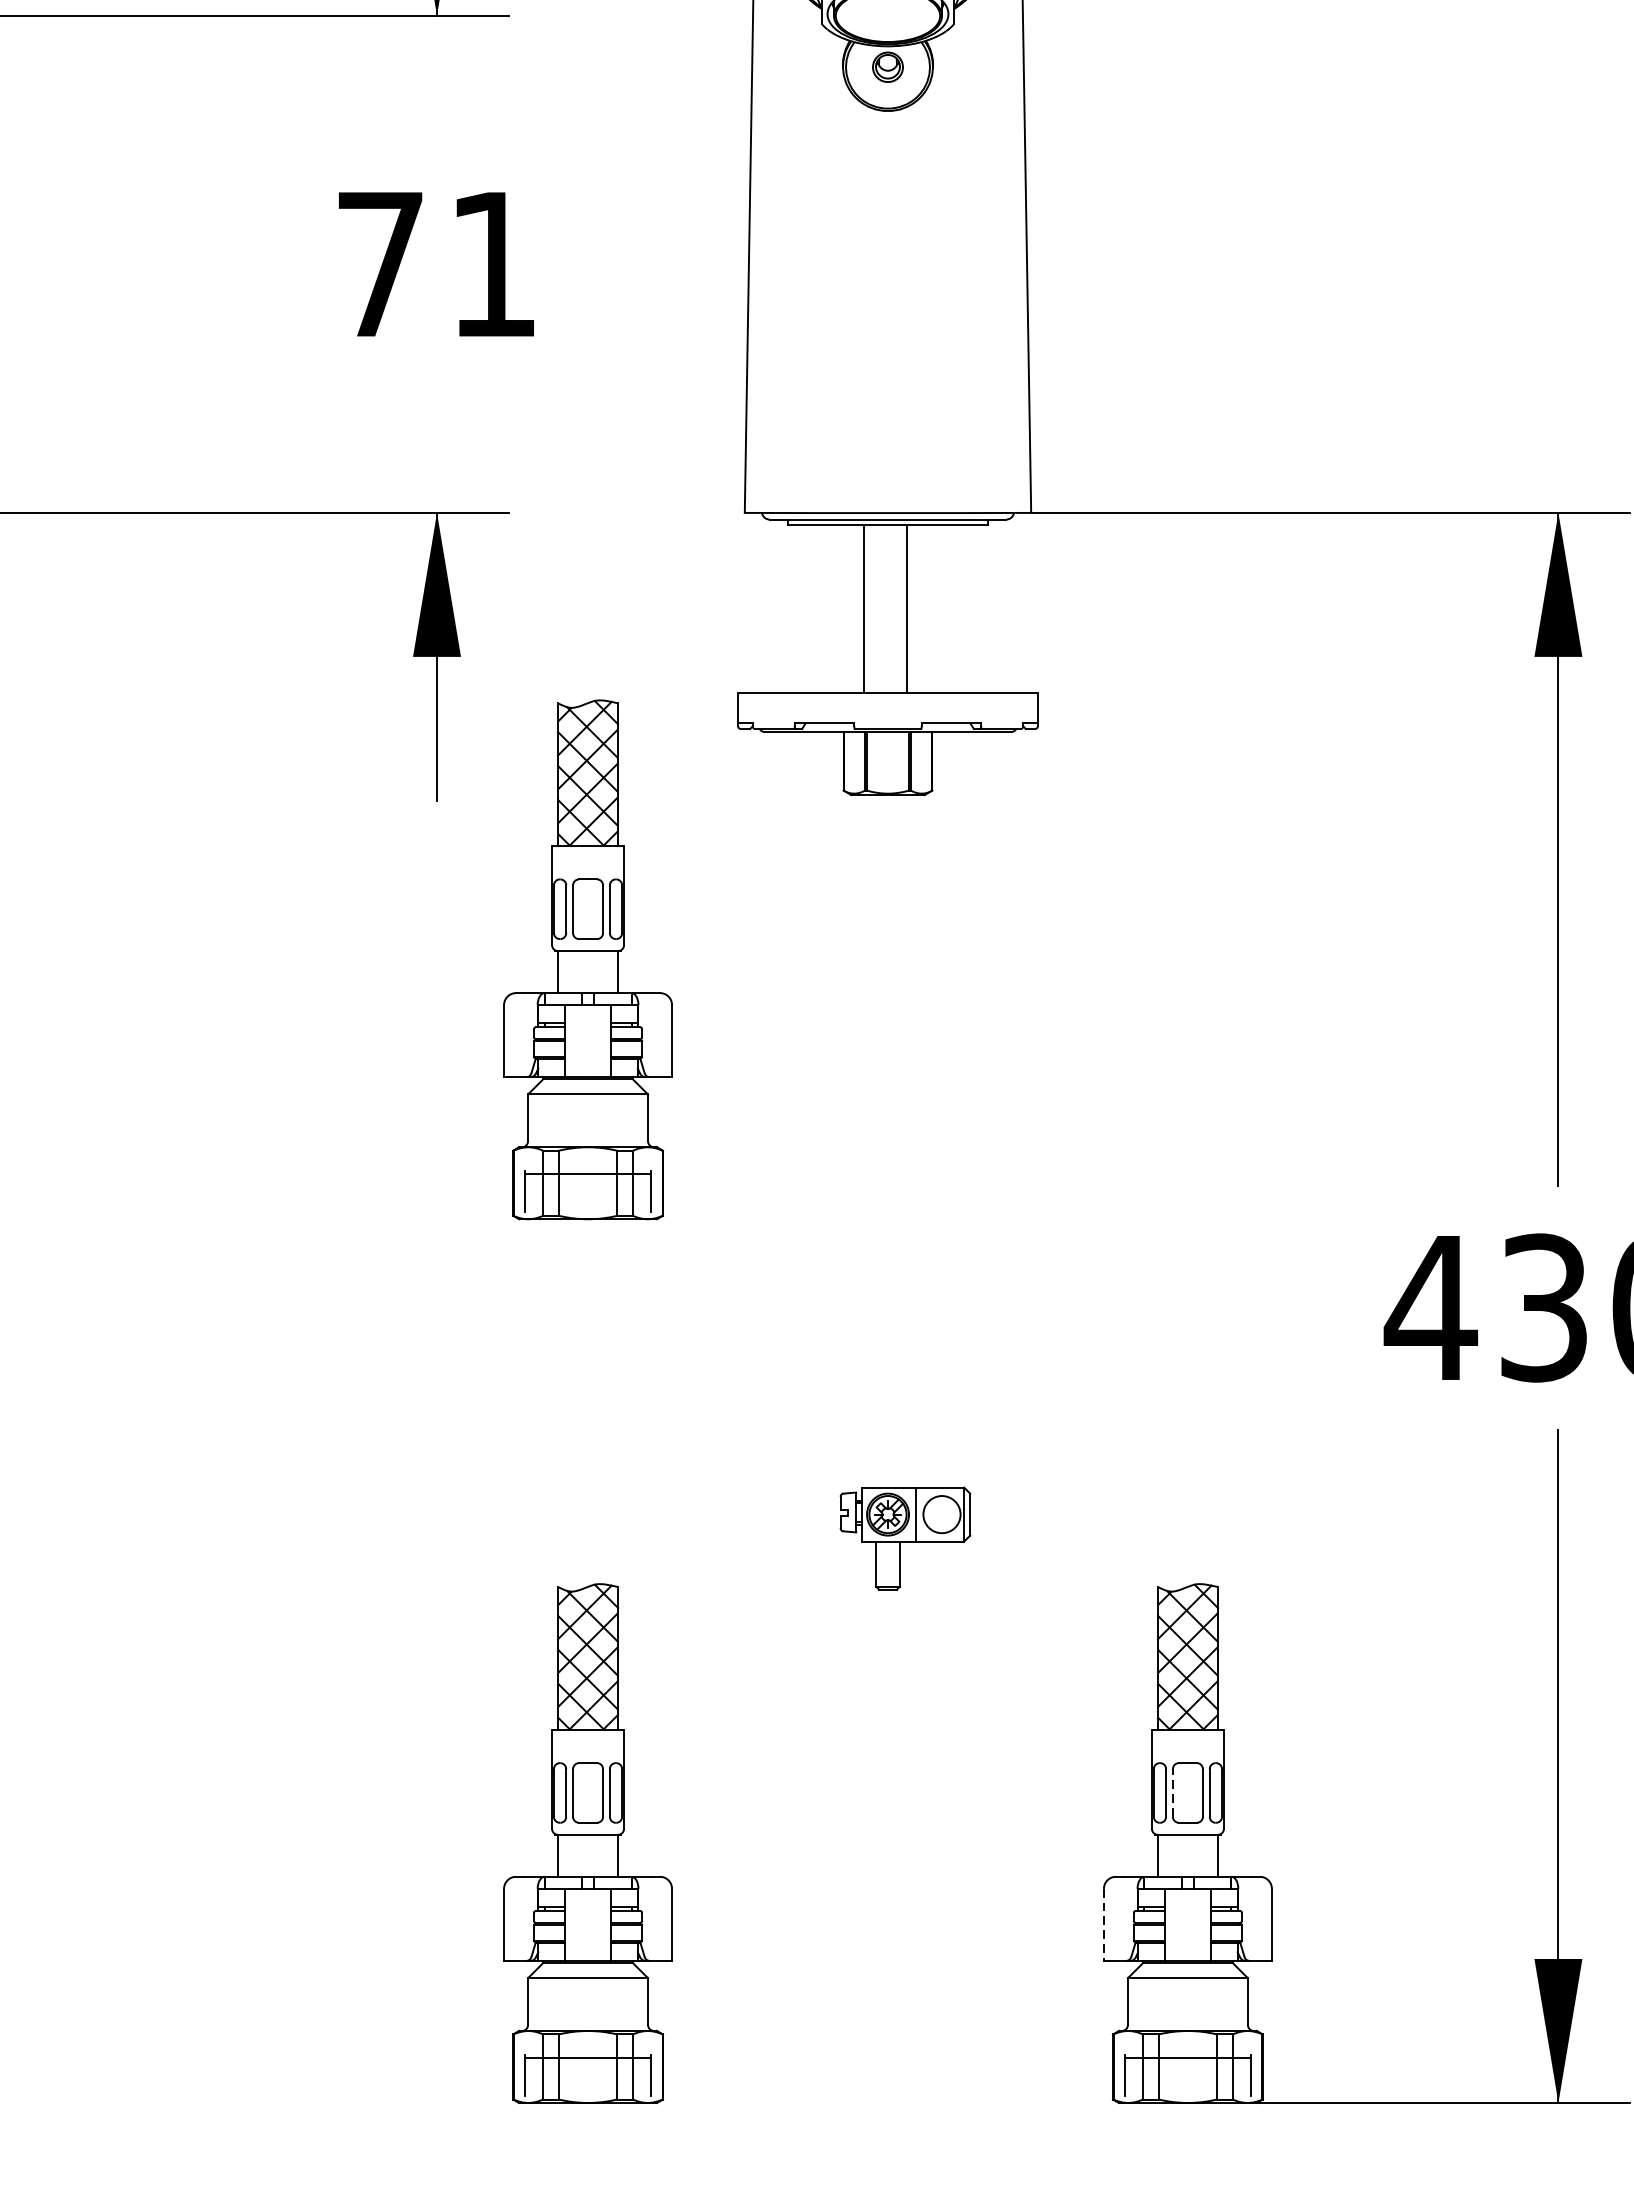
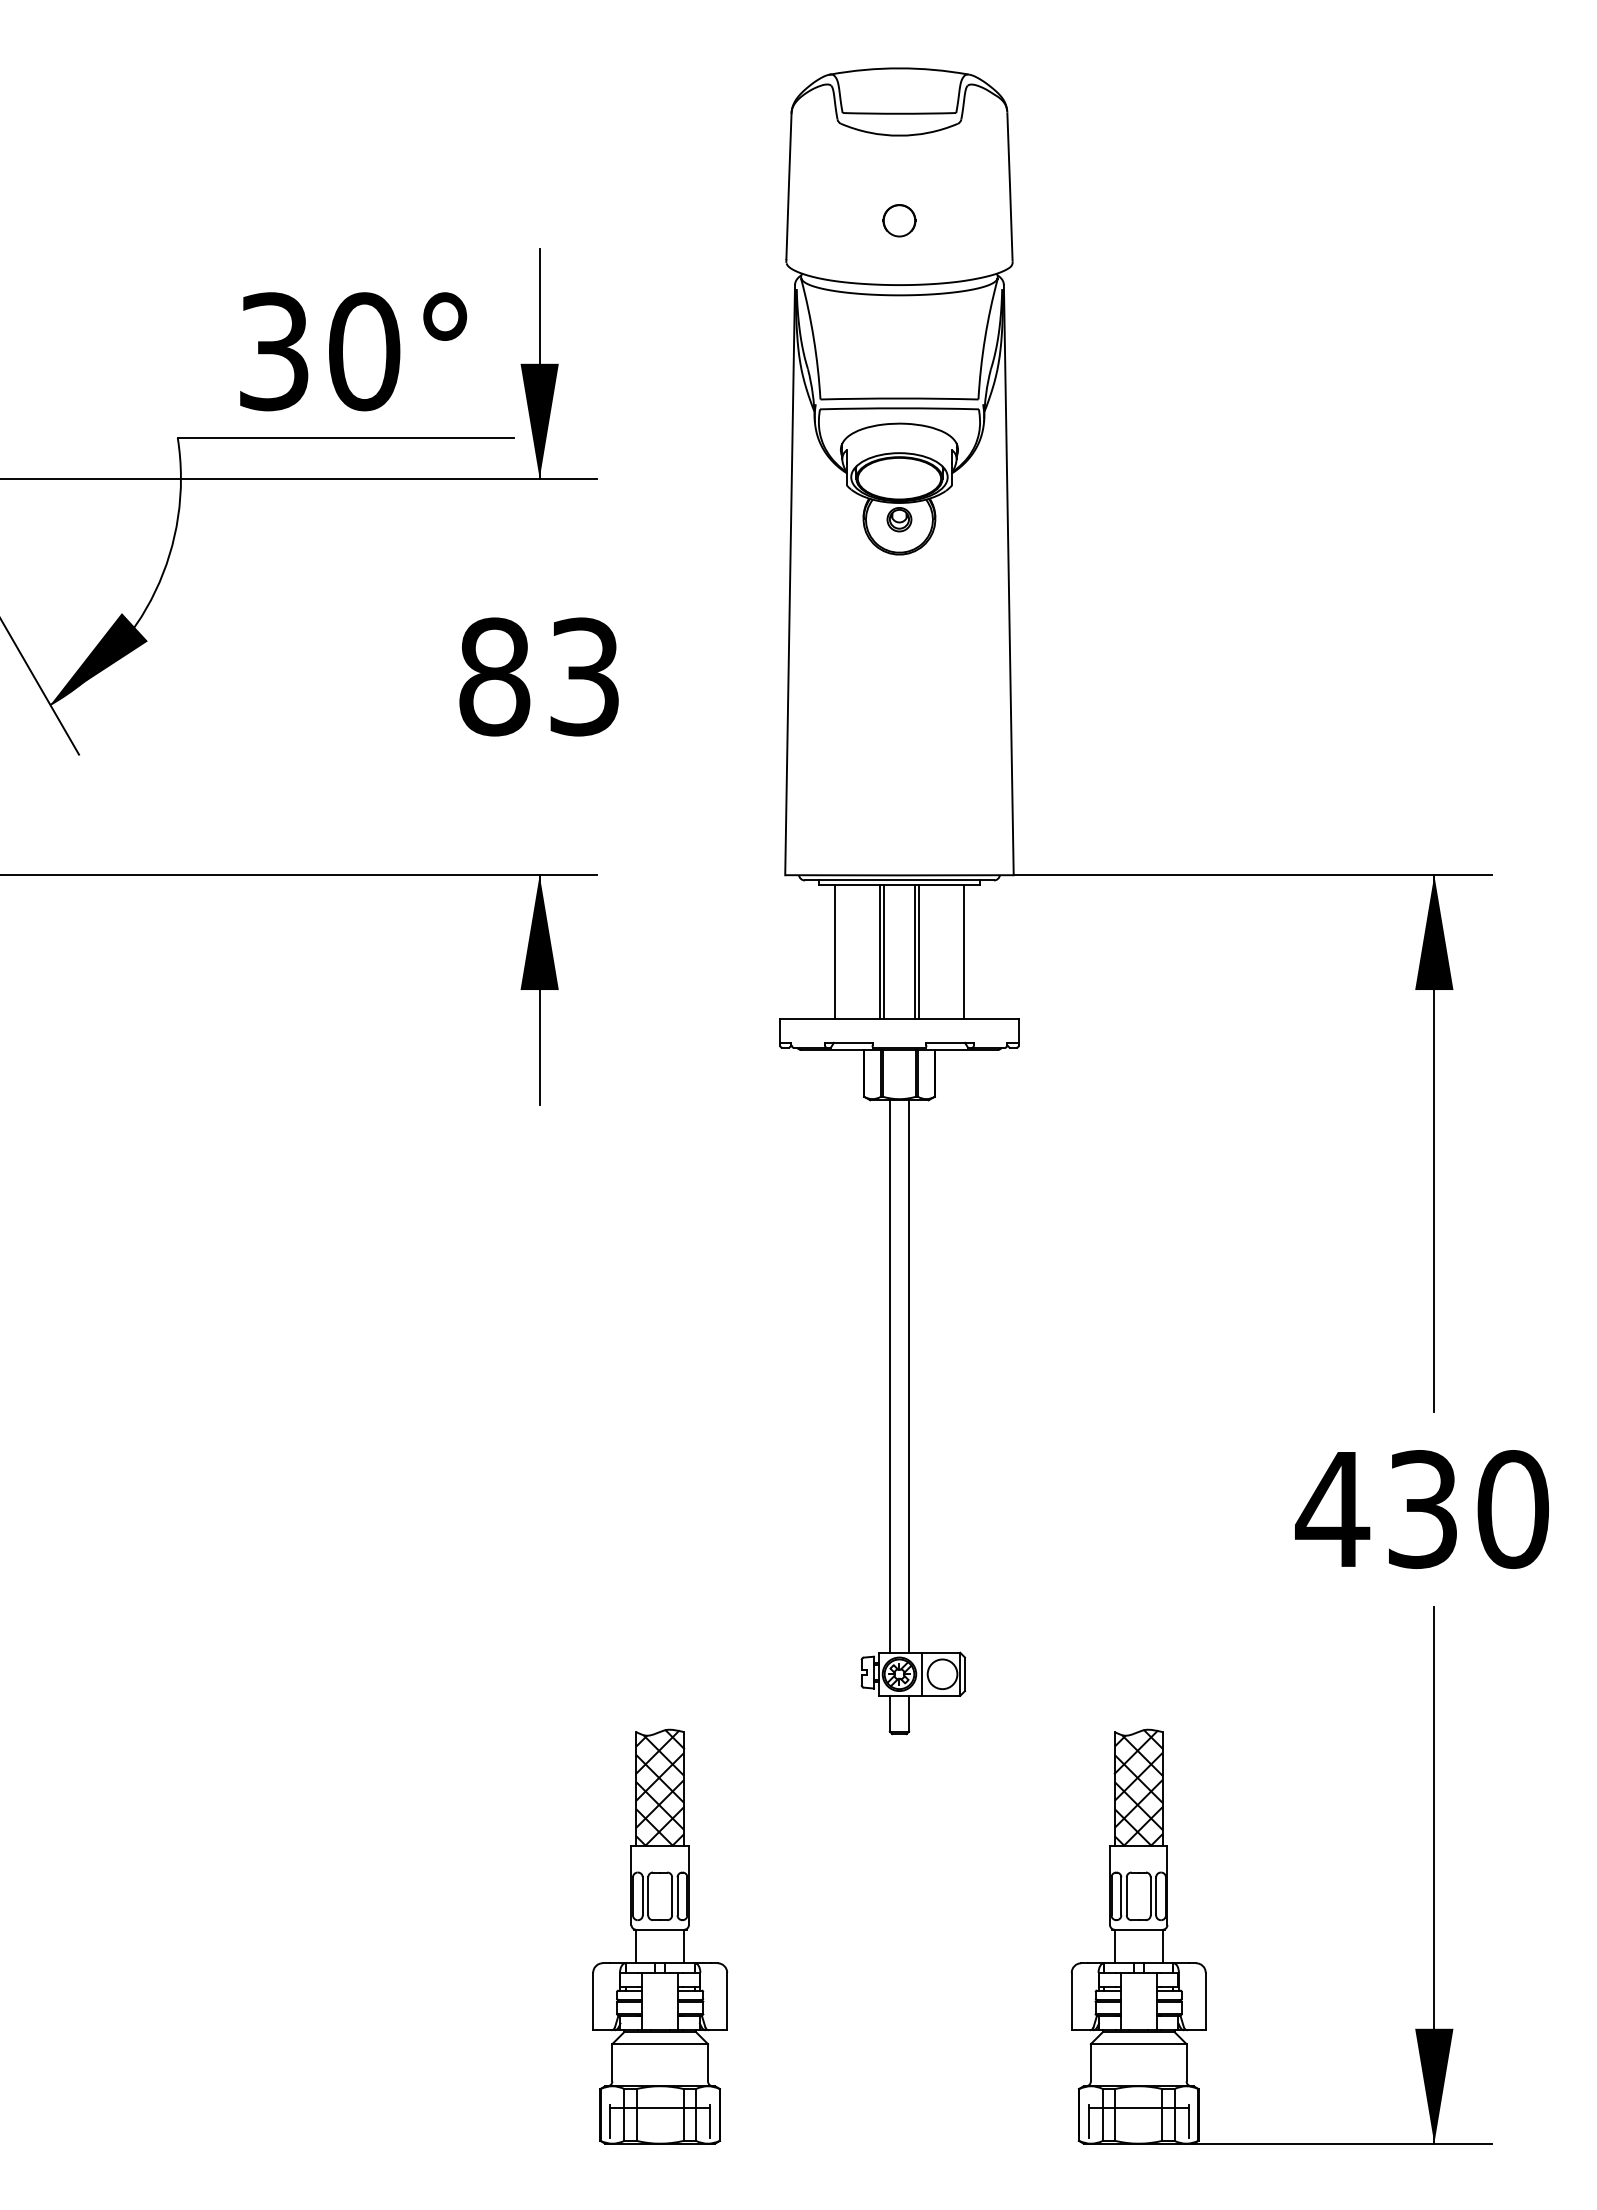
text: (435, 263) -> (538, 676), 71 -> 83
line: (806, 608) -> (834, 951), added
line: (867, 608) -> (883, 951), added
line: (911, 608) -> (918, 951), added
line: (969, 608) -> (964, 951), added
part: (587, 959) -> (659, 1231), removed
line: (875, 1141) -> (889, 1376), added
line: (900, 1141) -> (909, 1376), added
line: (1172, 1791) -> (1126, 1895), dashed -> solid
line: (1103, 1924) -> (1071, 2001), dashed -> solid

